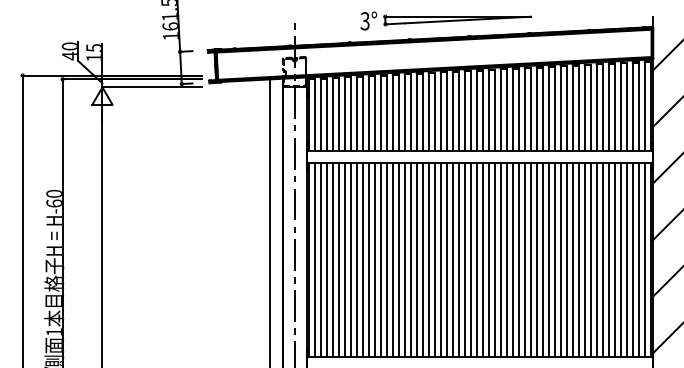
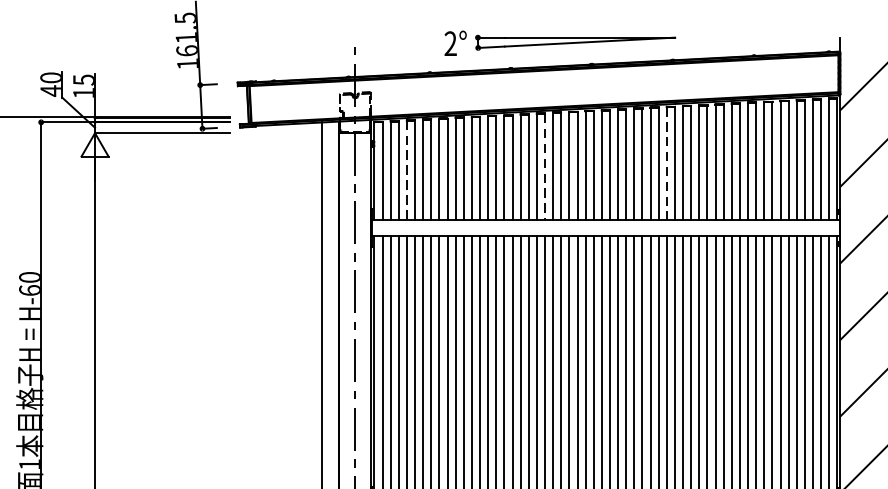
text: (364, 21) -> (449, 44), 3° -> 2°
line: (524, 109) -> (666, 163), solid -> dashed
line: (434, 112) -> (544, 167), solid -> dashed
line: (332, 114) -> (406, 169), solid -> dashed

